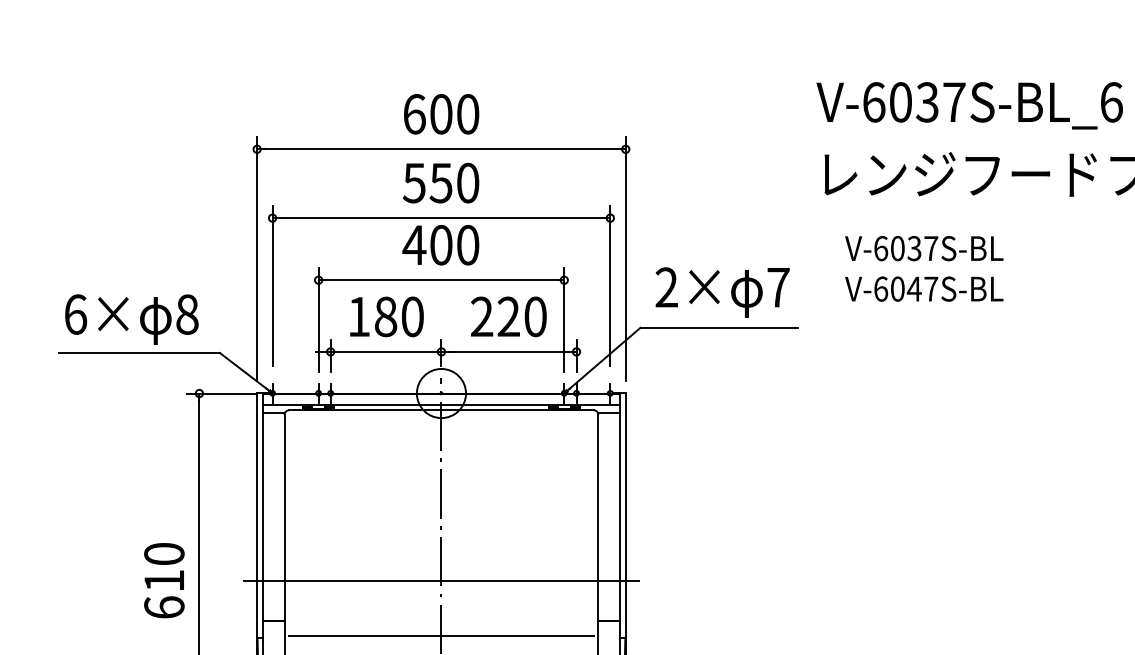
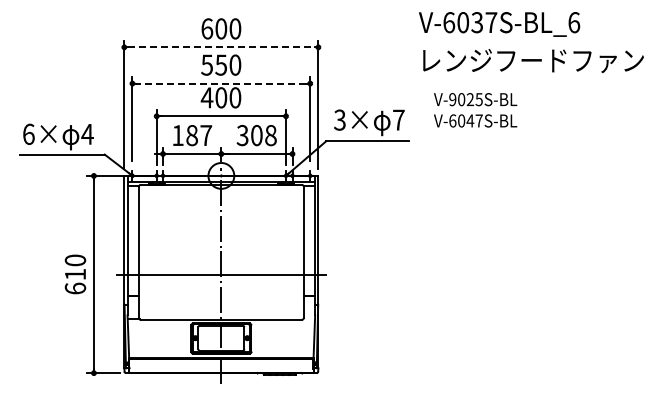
line: (441, 149) -> (221, 47), solid -> dashed
line: (439, 217) -> (220, 83), solid -> dashed
text: (905, 248) -> (465, 99), V-6037S-BL -> V-9025S-BL
text: (665, 288) -> (339, 120), 2× -> 3×
text: (187, 312) -> (87, 133), 8 -> 4
text: (413, 316) -> (206, 135), 180 -> 187
text: (508, 316) -> (256, 135), 220 -> 308
line: (441, 635) -> (221, 303), removed

